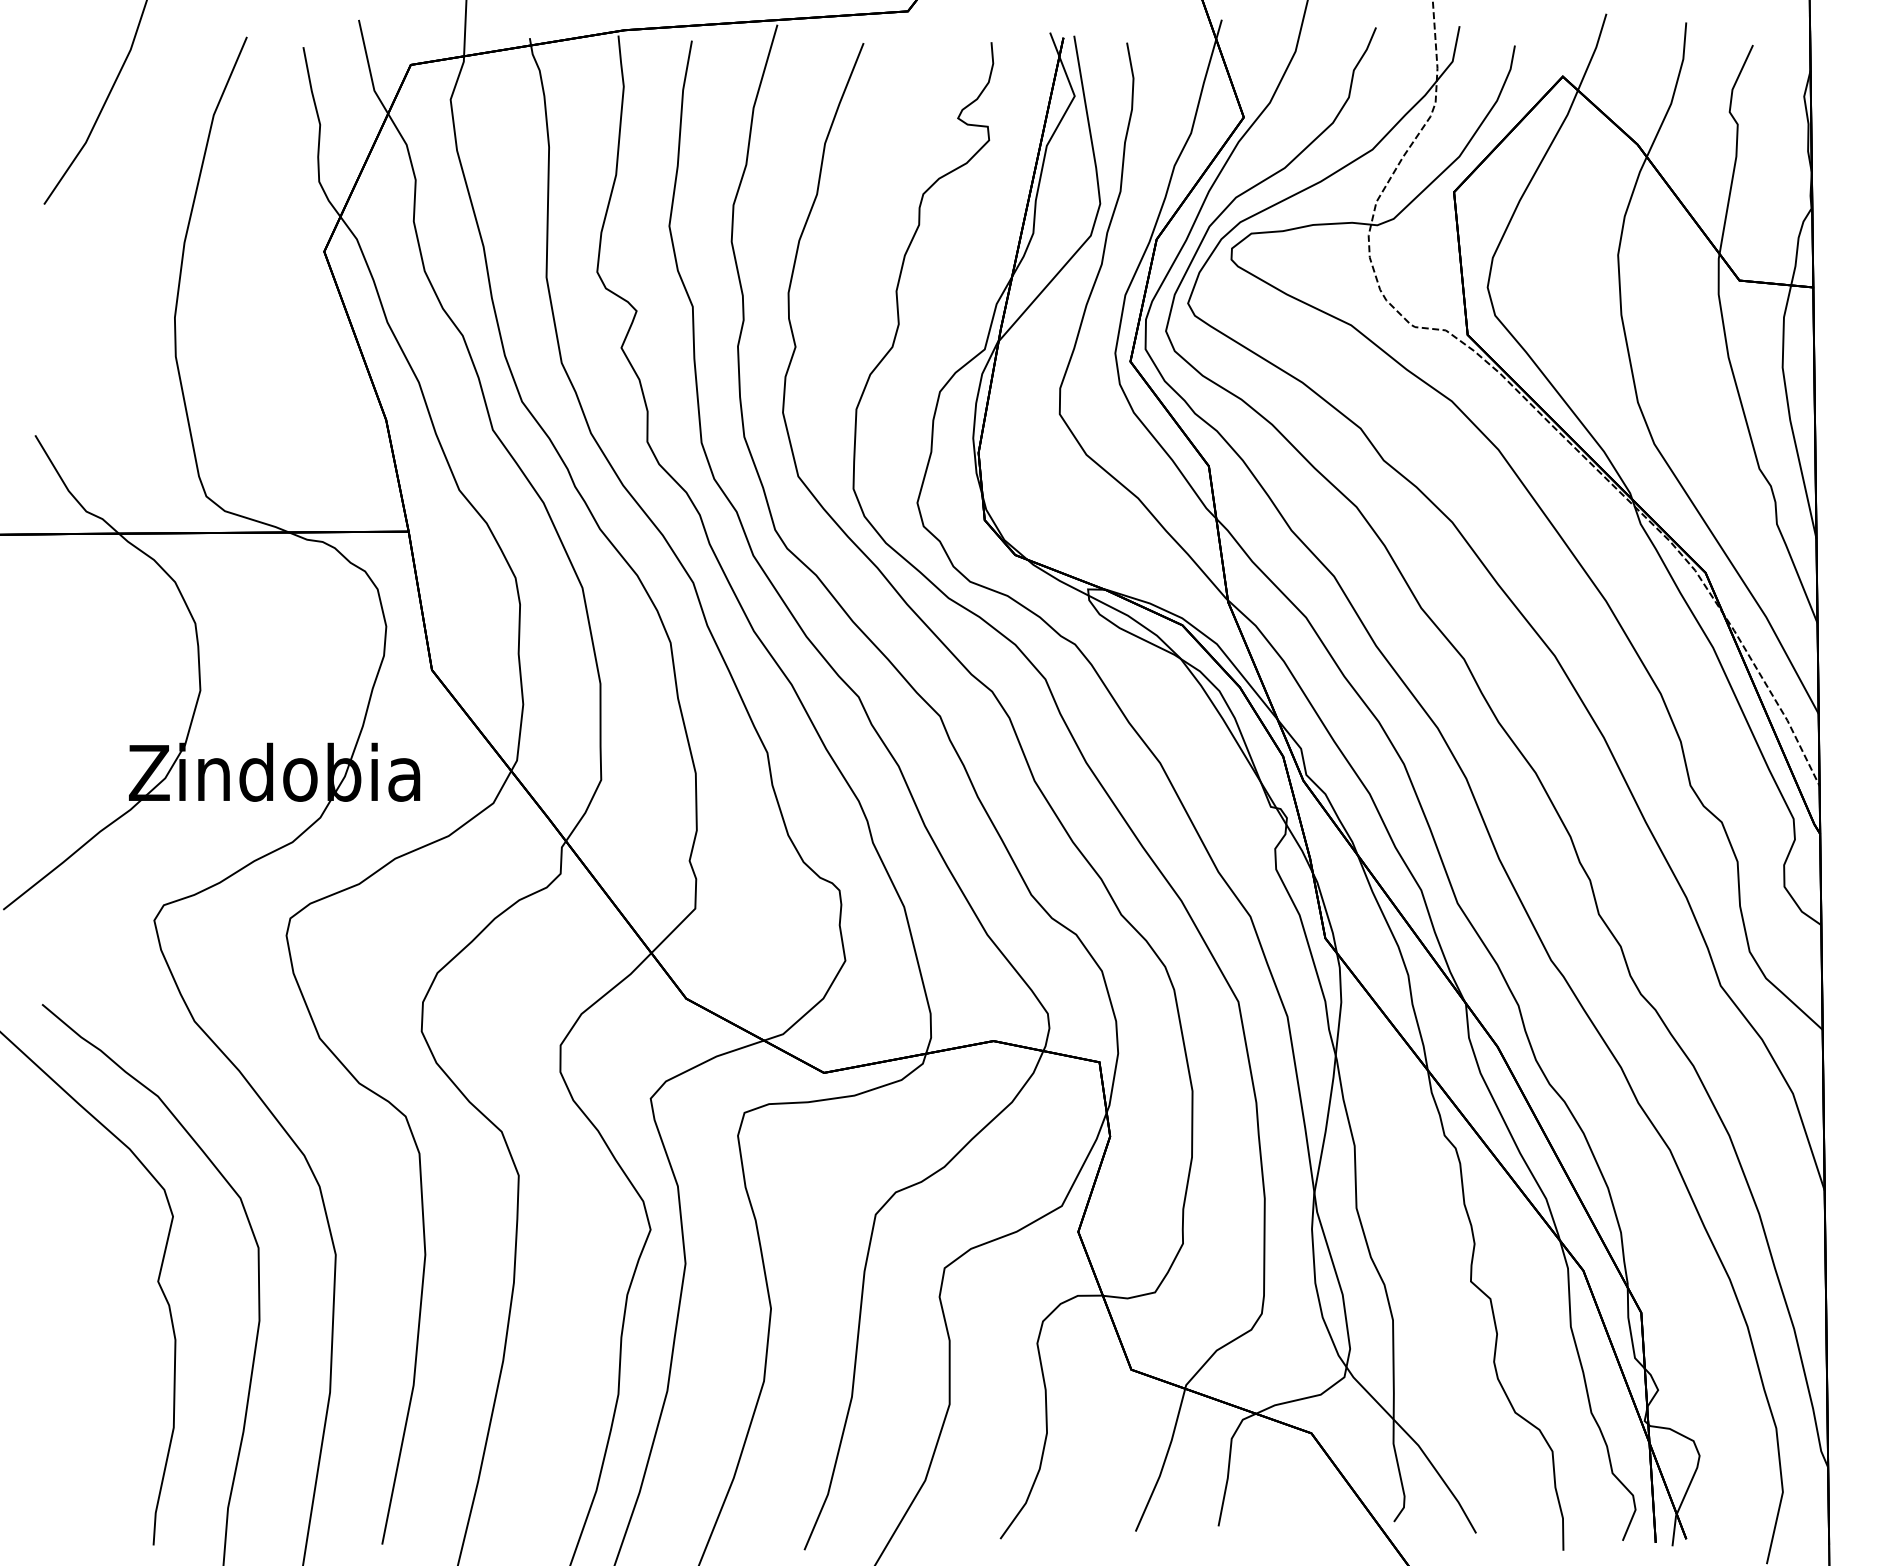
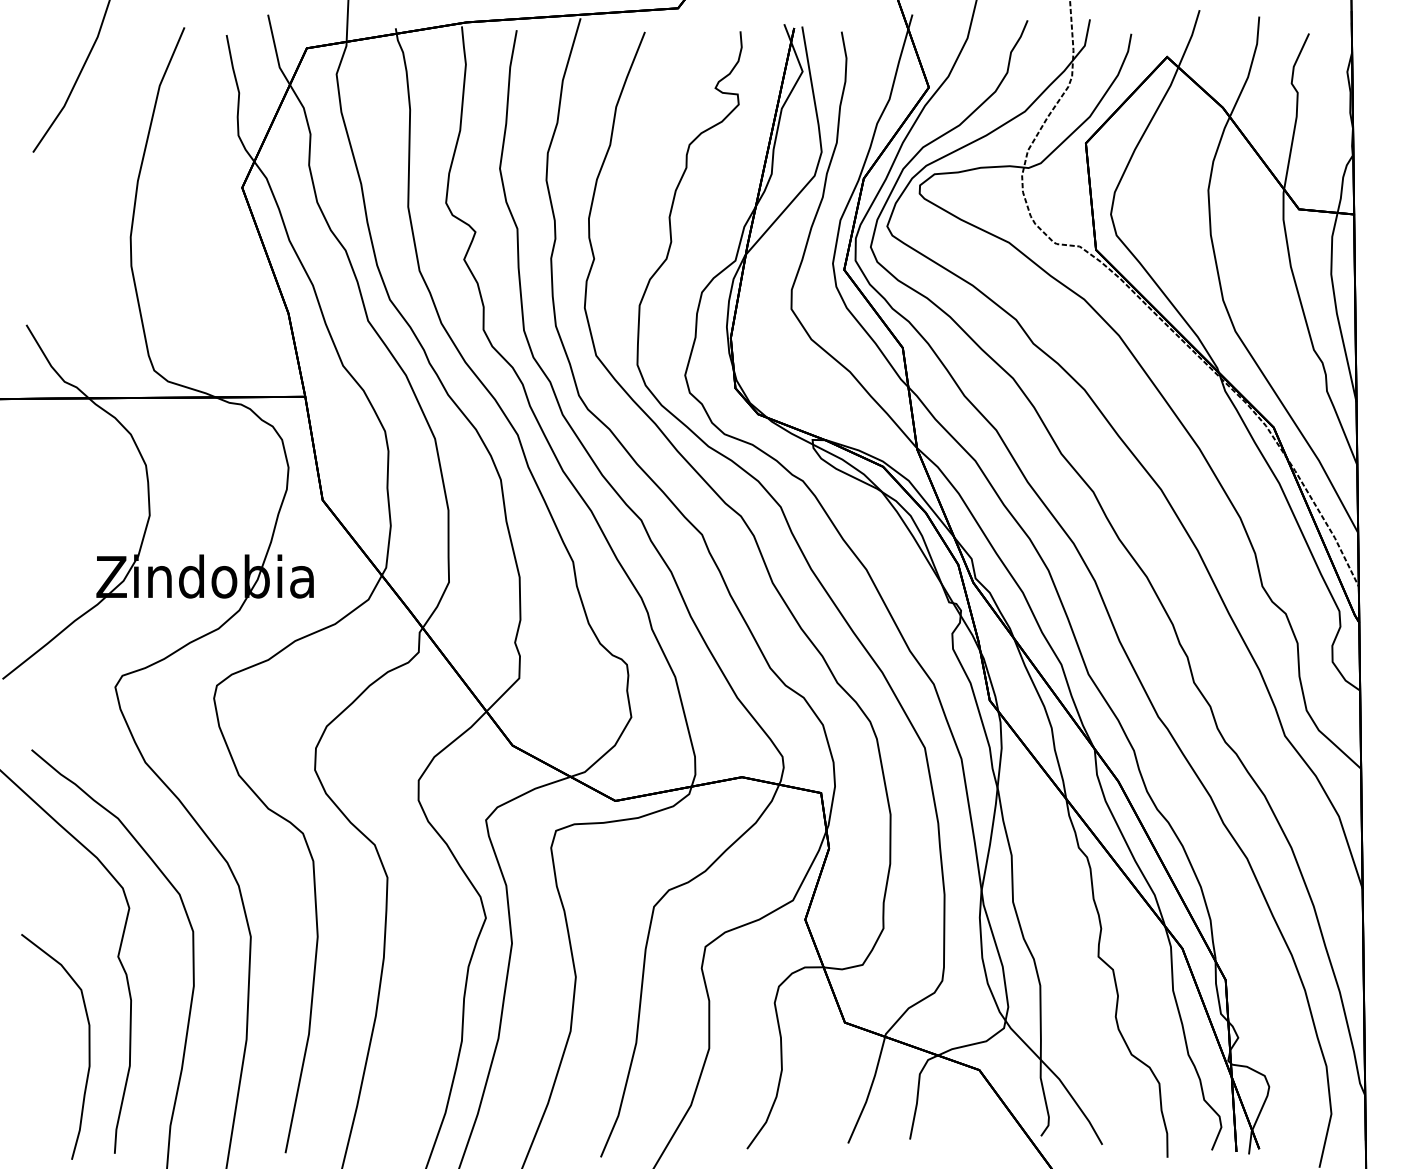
part: (118, 1401) -> (88, 1046), added

